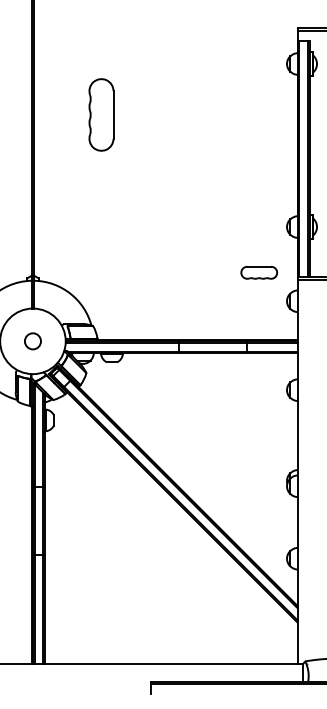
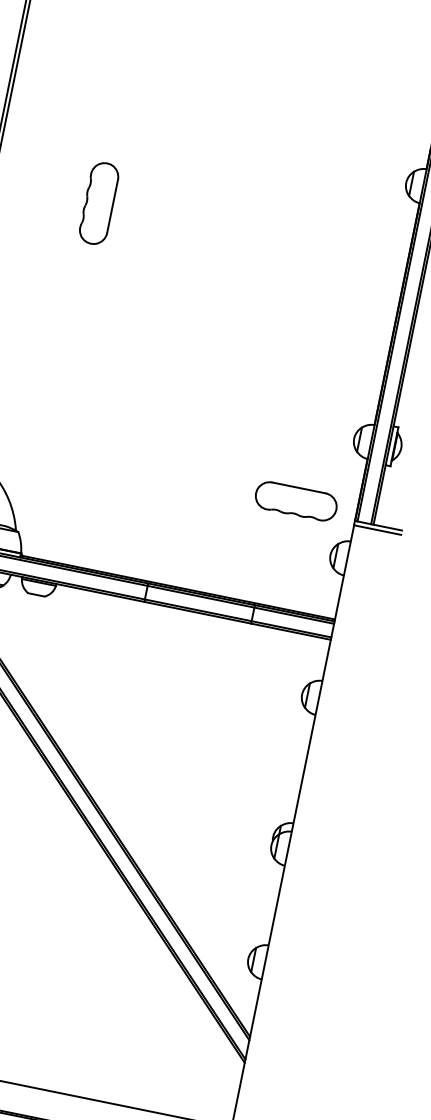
part: (101, 114) -> (99, 202), size x0.71
part: (258, 272) -> (294, 500), size x1.43

